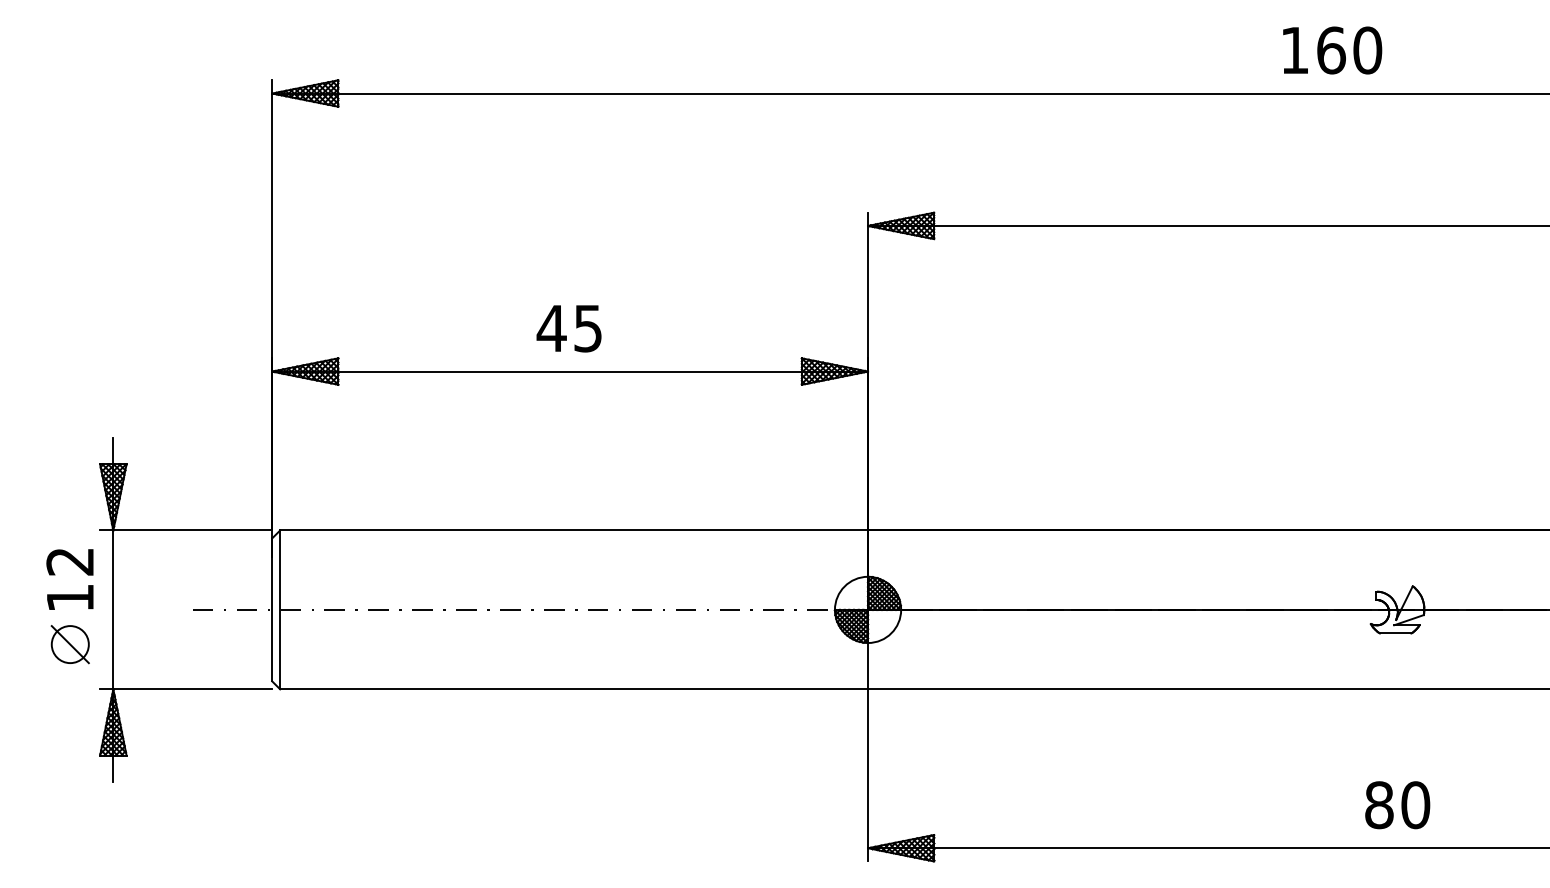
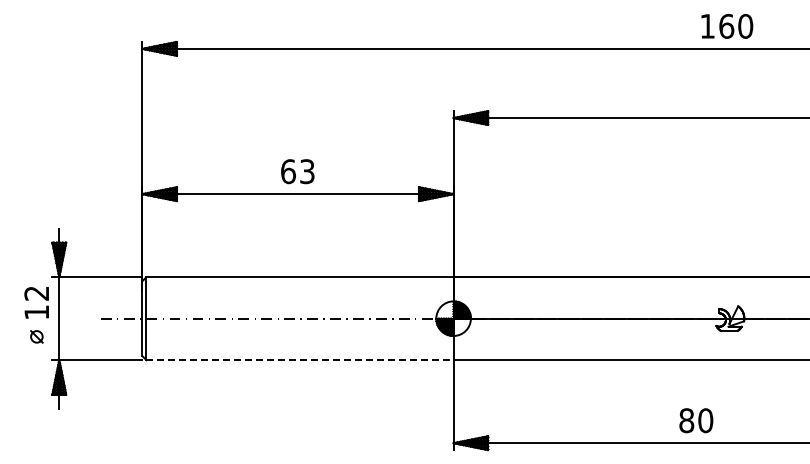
text: (1332, 50) -> (727, 26), moved
text: (569, 328) -> (297, 171), 45 -> 63
part: (69, 644) -> (36, 336), size x0.6
line: (574, 689) -> (300, 360), solid -> dashed
text: (1398, 804) -> (696, 420), moved

